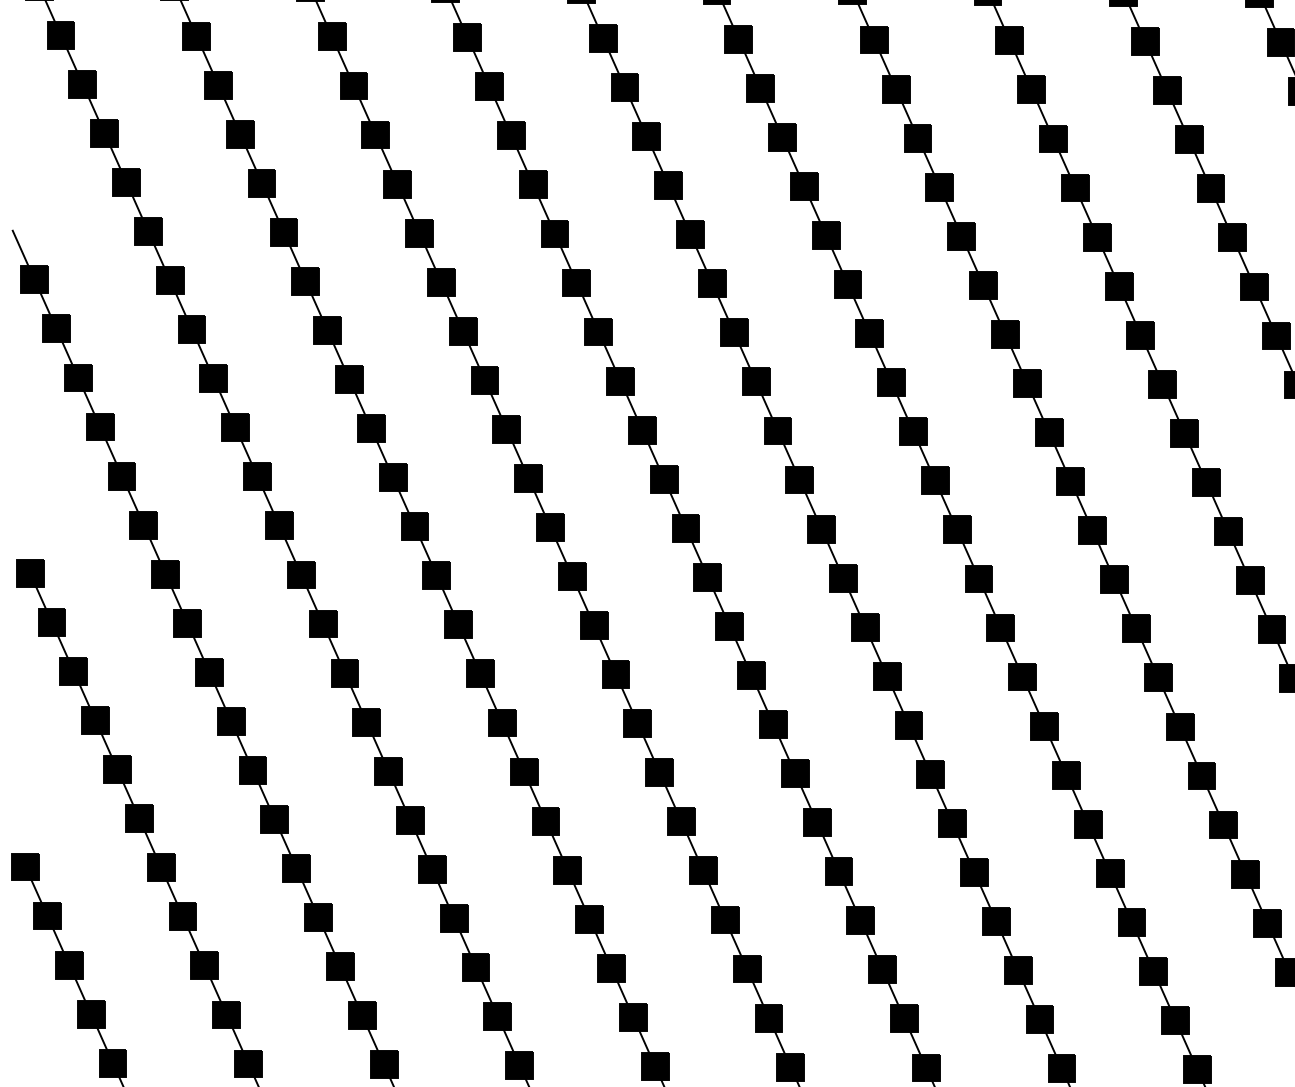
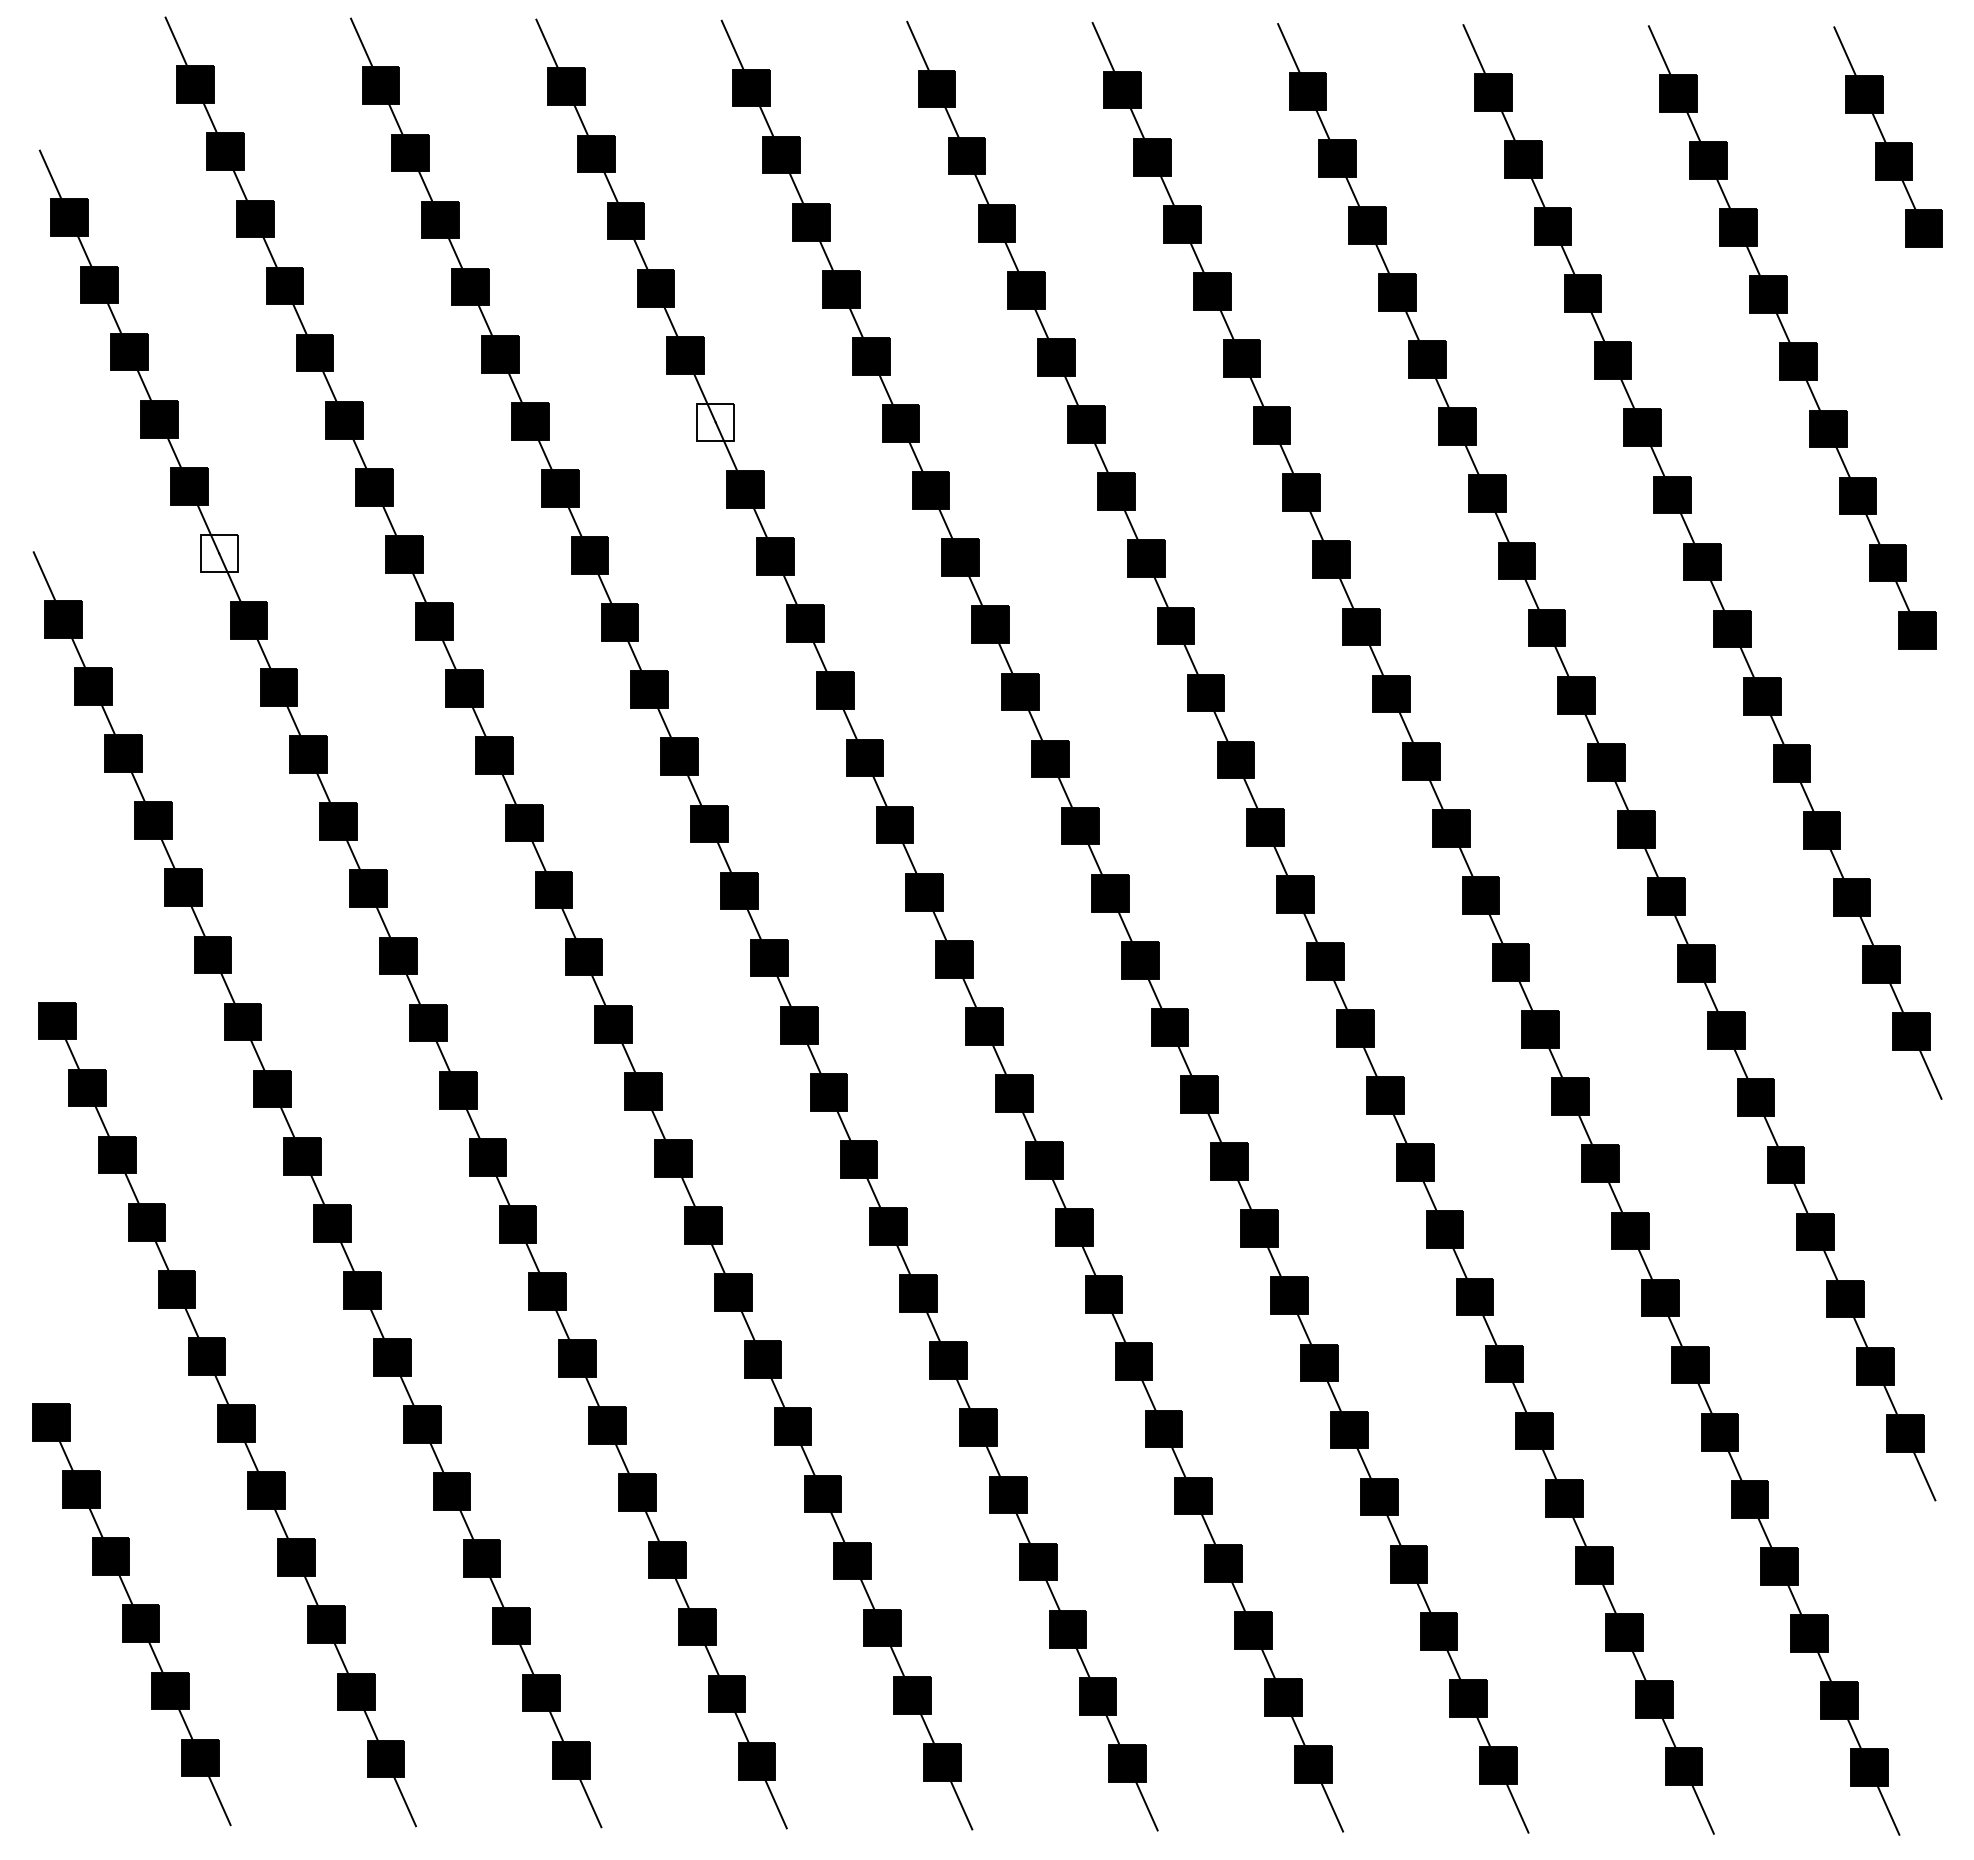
fill: (511, 135) -> (715, 422), removed
fill: (147, 231) -> (218, 553), removed

